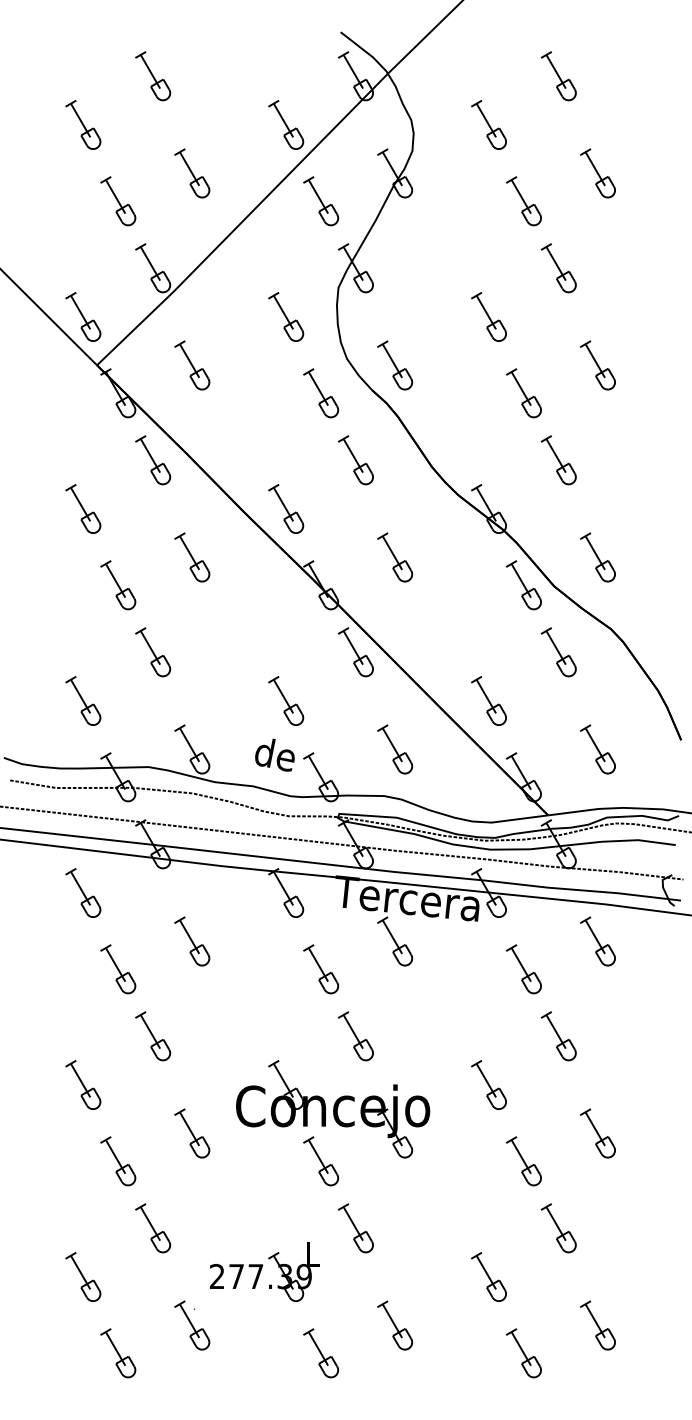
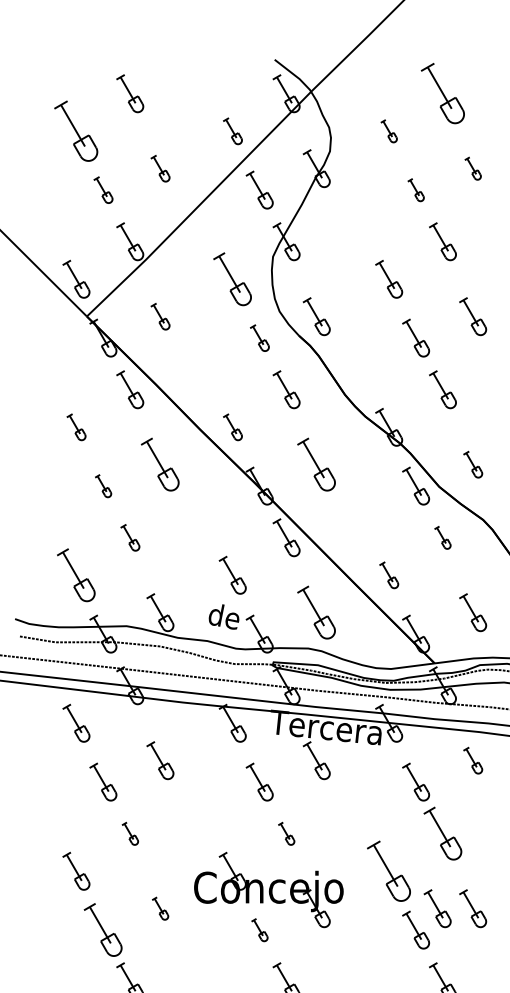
part: (558, 76) -> (442, 93), size x1.6
part: (83, 124) -> (76, 130), size x1.6
part: (286, 124) -> (232, 130), size x0.7
part: (488, 124) -> (388, 130), size x0.6
part: (192, 173) -> (160, 168), size x0.7
part: (597, 173) -> (472, 168), size x0.6
part: (118, 201) -> (103, 190), size x0.7
part: (523, 201) -> (415, 190), size x0.6
part: (286, 316) -> (232, 278), size x1.4
part: (192, 365) -> (160, 316), size x0.7
part: (321, 393) -> (259, 338), size x0.7
part: (83, 508) -> (76, 426), size x0.7
part: (286, 508) -> (232, 426), size x0.7
part: (192, 557) -> (160, 464), size x1.4
part: (395, 557) -> (316, 464), size x1.4
part: (597, 557) -> (472, 464), size x0.7
part: (118, 585) -> (103, 486), size x0.6
part: (153, 652) -> (130, 537), size x0.7
part: (558, 652) -> (442, 537), size x0.6
part: (83, 700) -> (76, 574), size x1.4
part: (488, 700) -> (388, 574), size x0.7
part: (395, 749) -> (316, 612), size x1.4
part: (597, 941) -> (472, 760), size x0.7
part: (153, 1036) -> (130, 833), size x0.6
part: (355, 1036) -> (286, 833), size x0.6
part: (558, 1036) -> (442, 833), size x1.4
part: (488, 1084) -> (388, 870), size x1.6
part: (192, 1133) -> (160, 908), size x0.6
part: (551, 1133) -> (437, 908), added
part: (118, 1161) -> (103, 930), size x1.4
part: (321, 1161) -> (259, 930), size x0.6

